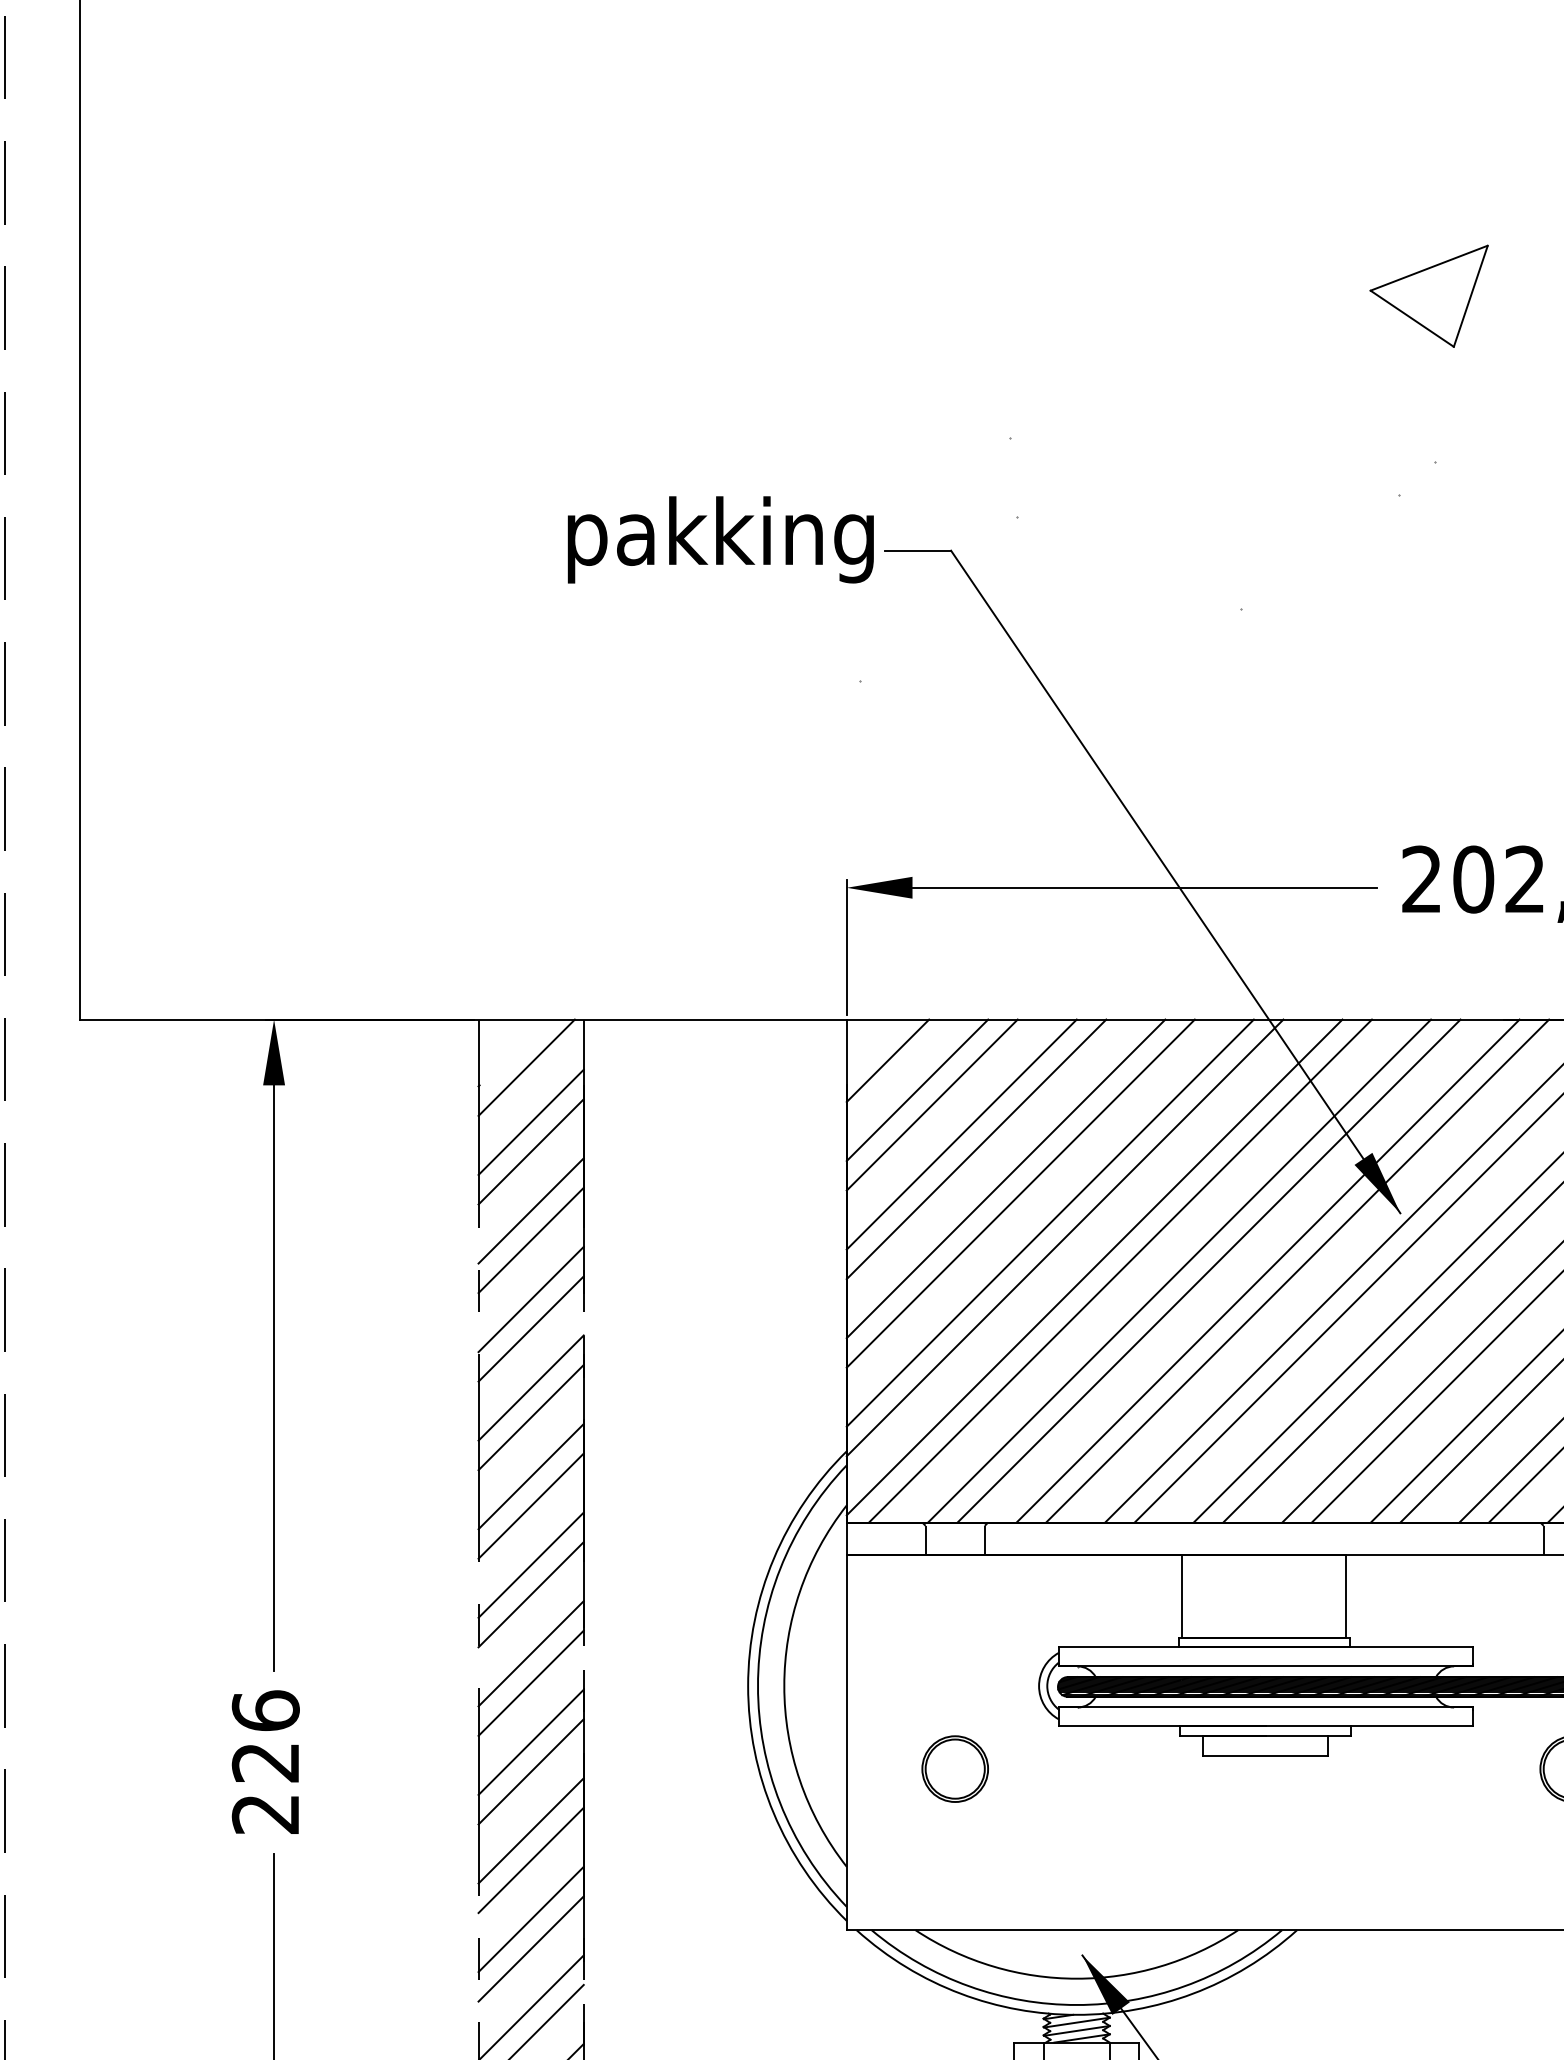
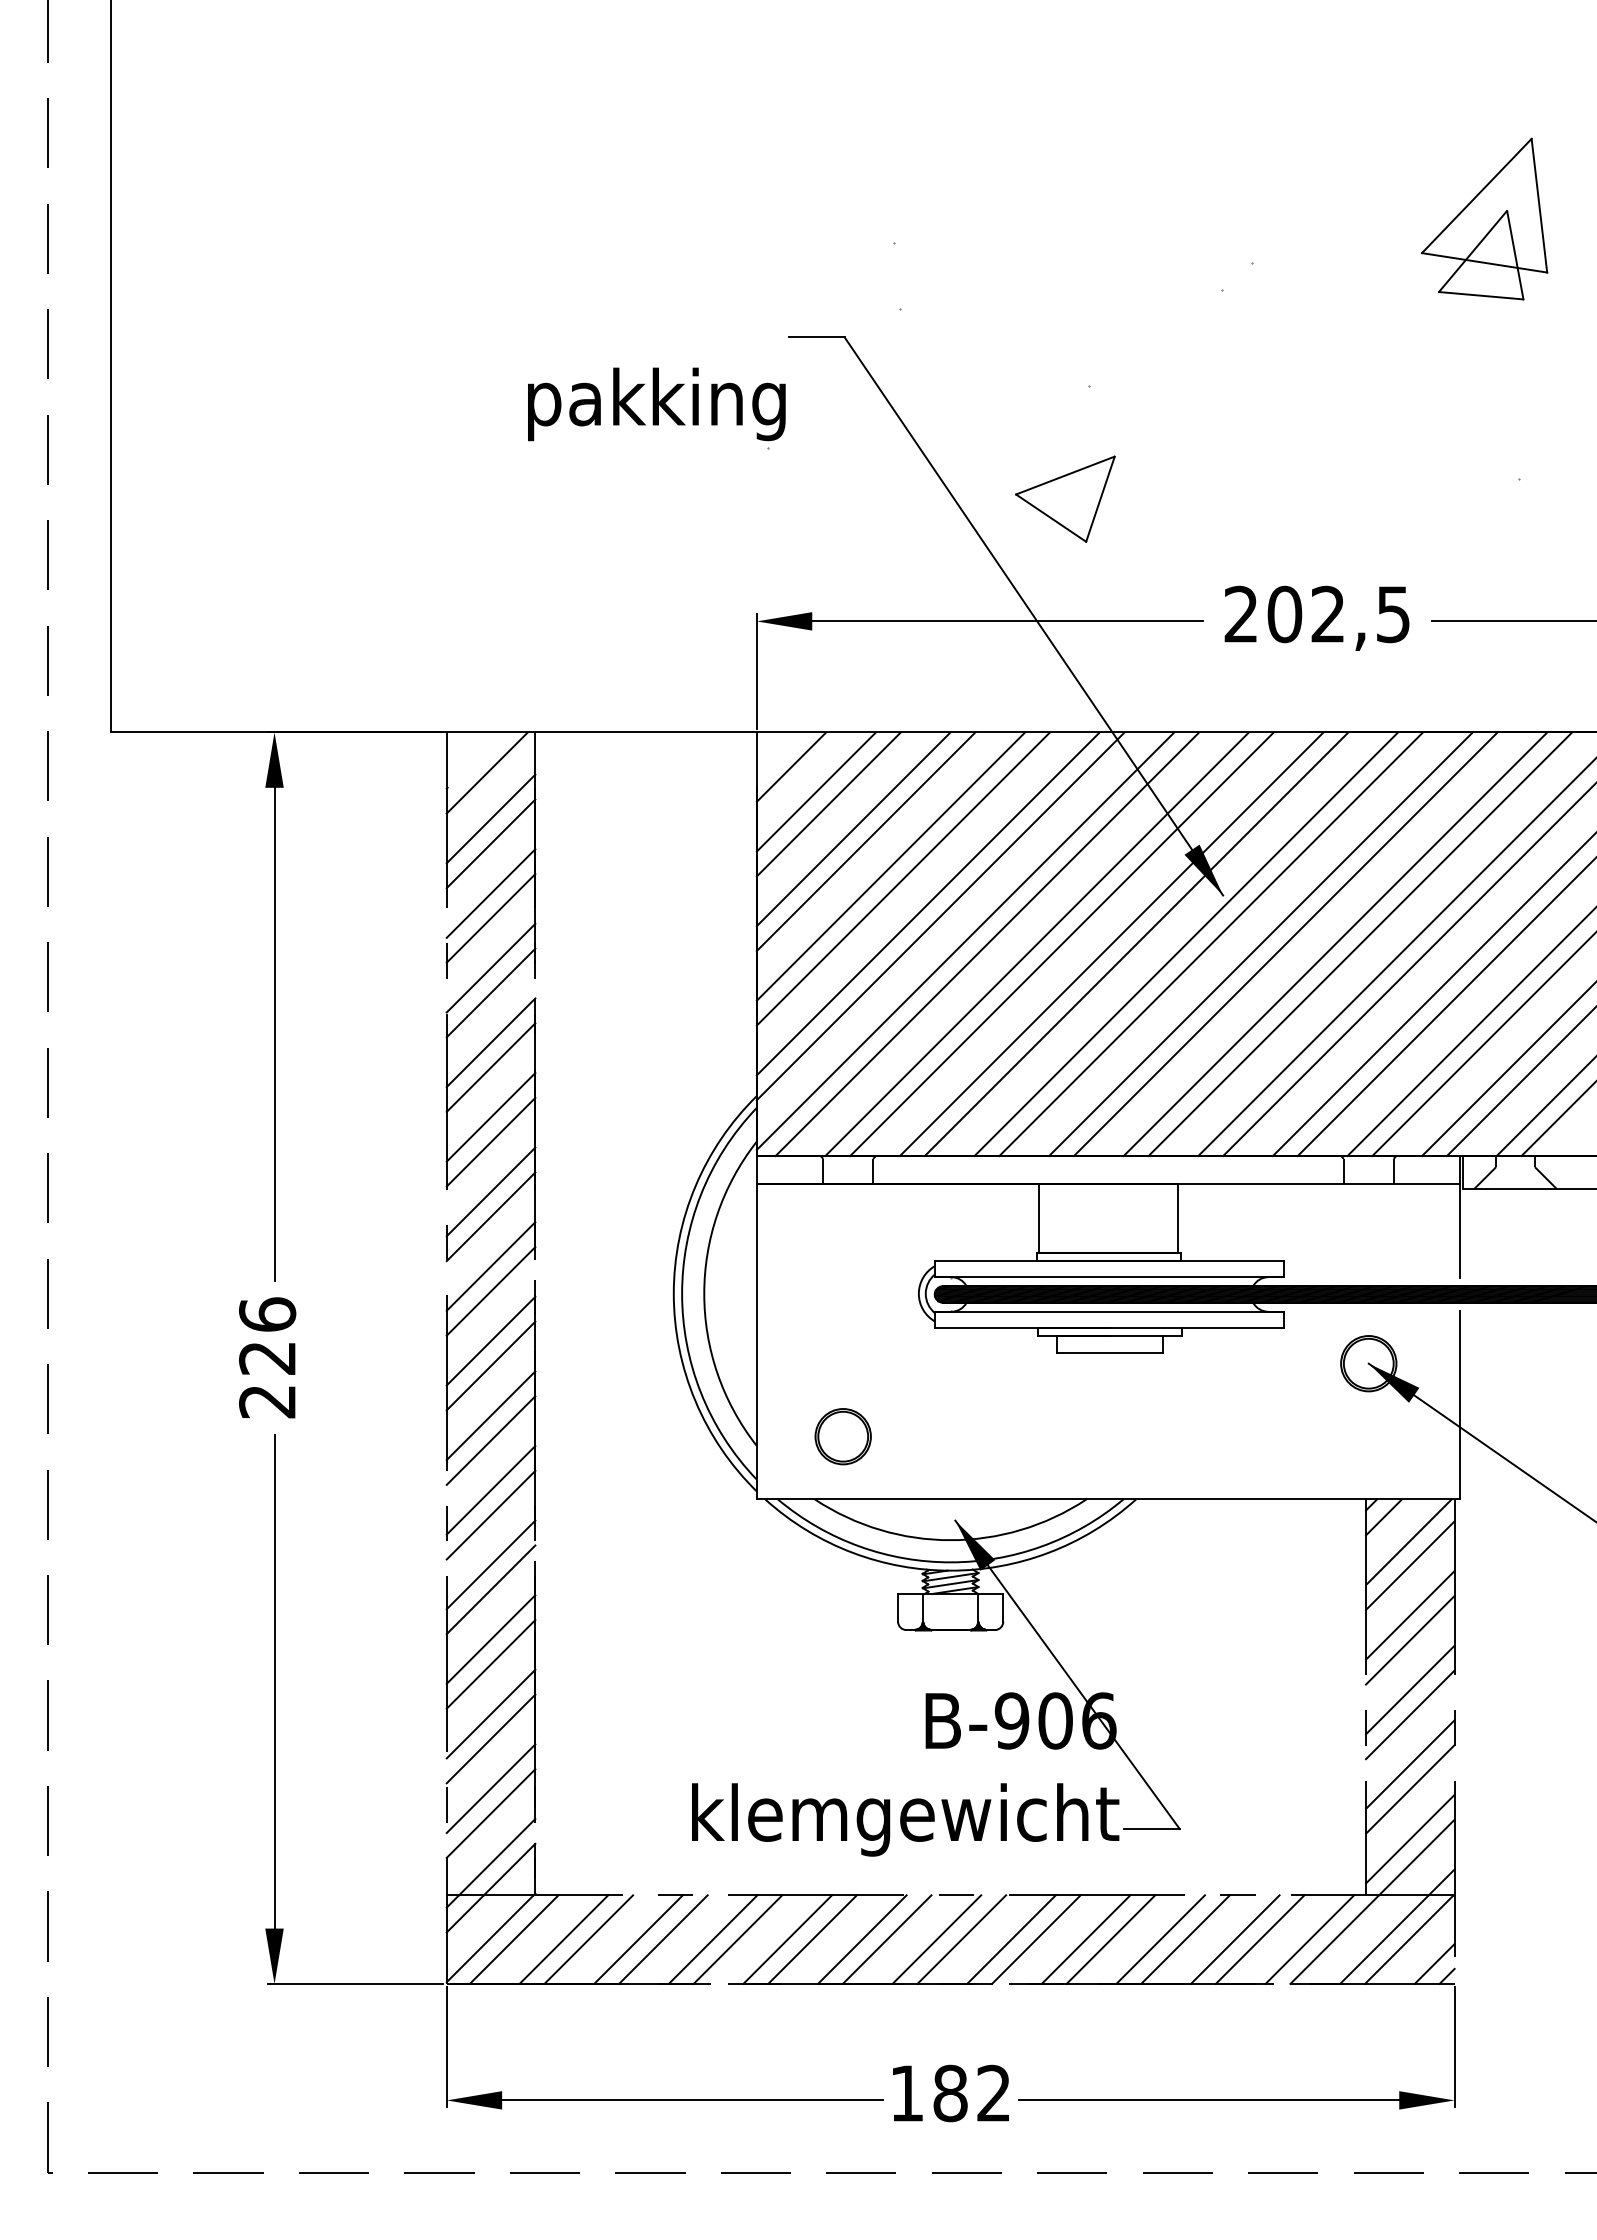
part: (1429, 295) -> (1065, 498), moved
text: (720, 540) -> (656, 404), moved
part: (954, 1768) -> (842, 1436), moved

